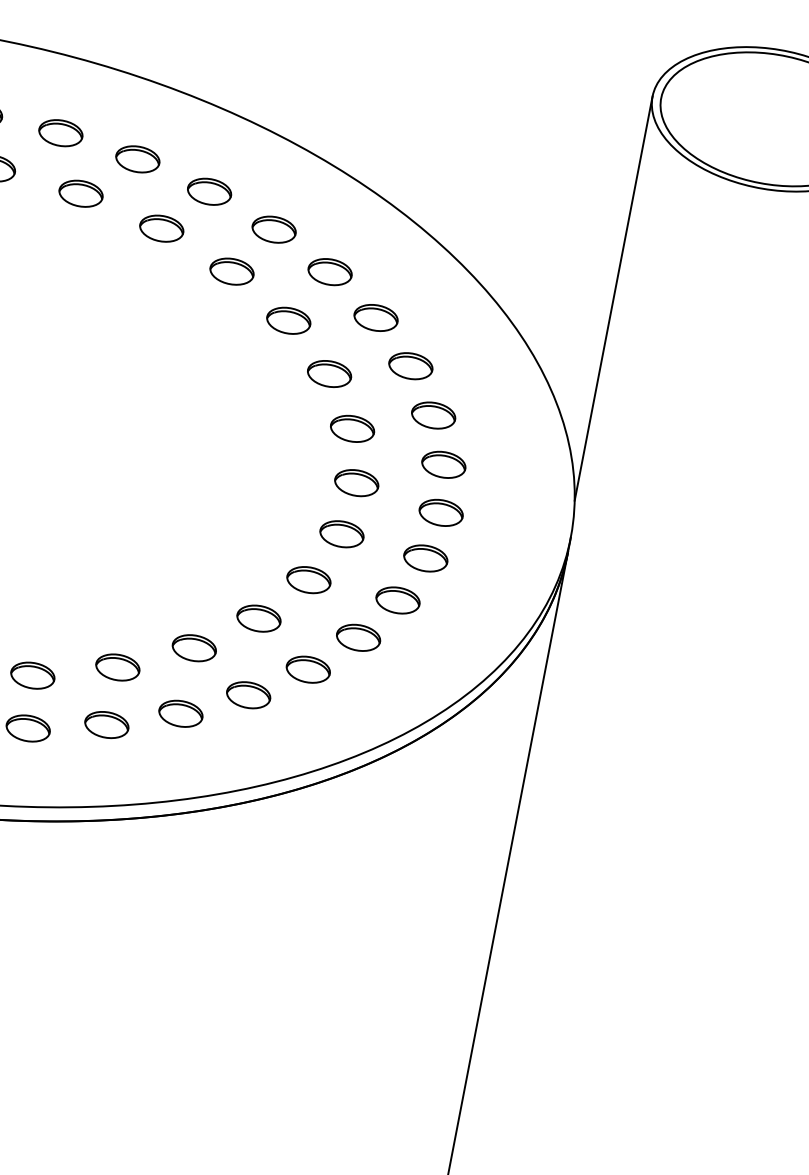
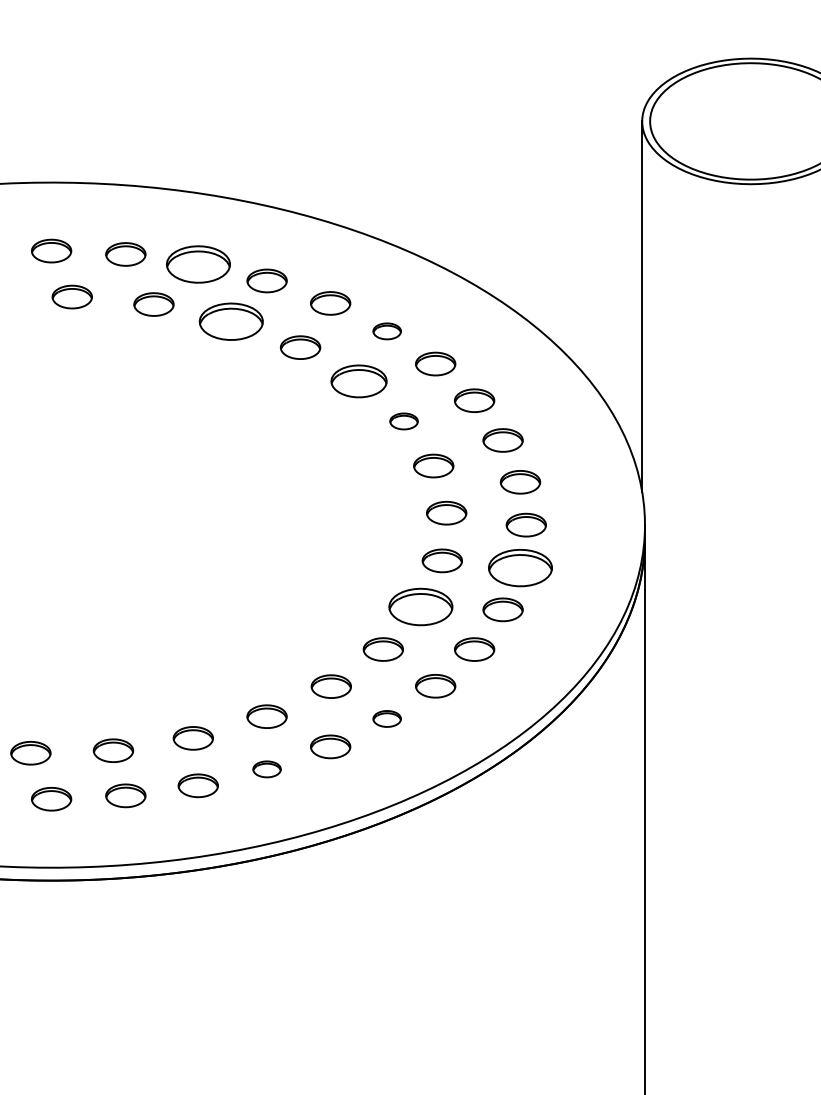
part: (137, 159) -> (197, 264), size x1.6
part: (161, 228) -> (230, 321), size x1.6
part: (329, 272) -> (386, 331), size x0.7
part: (288, 320) -> (358, 381), size x1.4
part: (328, 373) -> (403, 421), size x0.7
part: (425, 557) -> (520, 567), size x1.6
part: (308, 579) -> (420, 606), size x1.6
part: (247, 694) -> (386, 718), size x0.7
part: (106, 725) -> (266, 769), size x0.7

